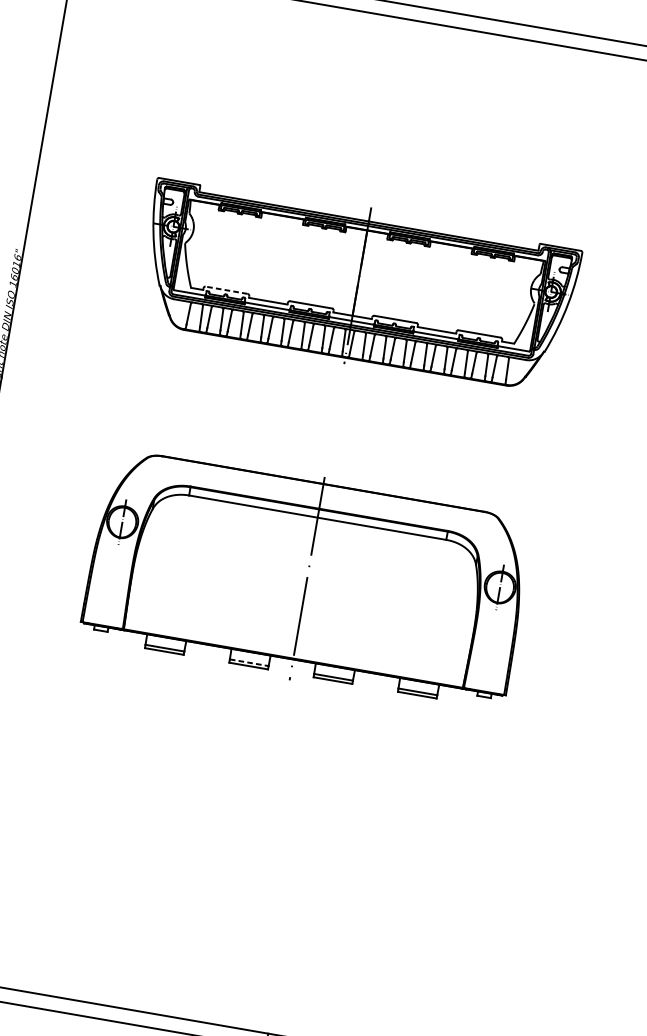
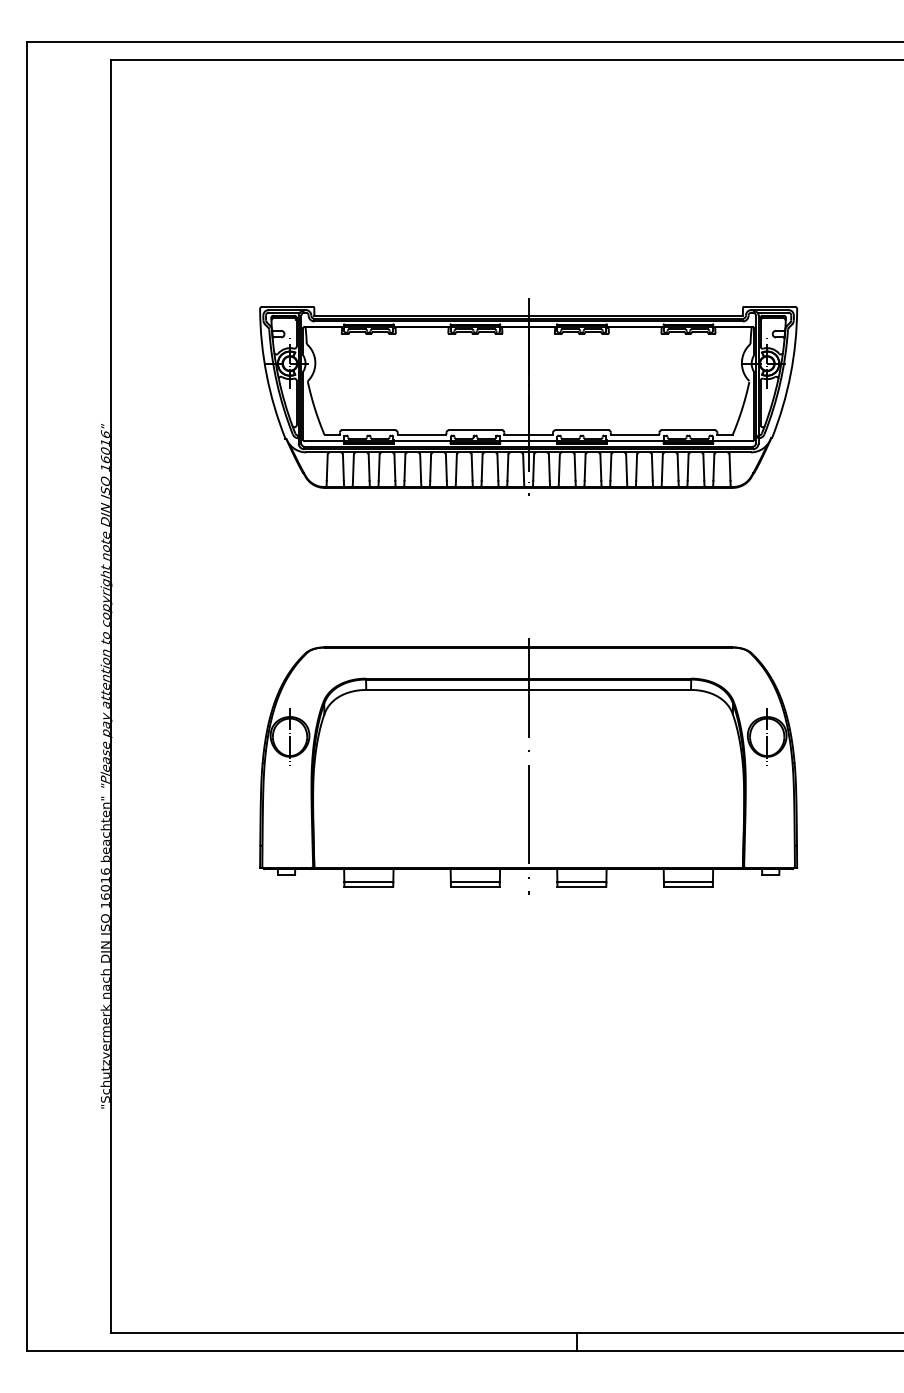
line: (226, 290) -> (368, 430), dashed -> solid
line: (249, 662) -> (475, 882), dashed -> solid

